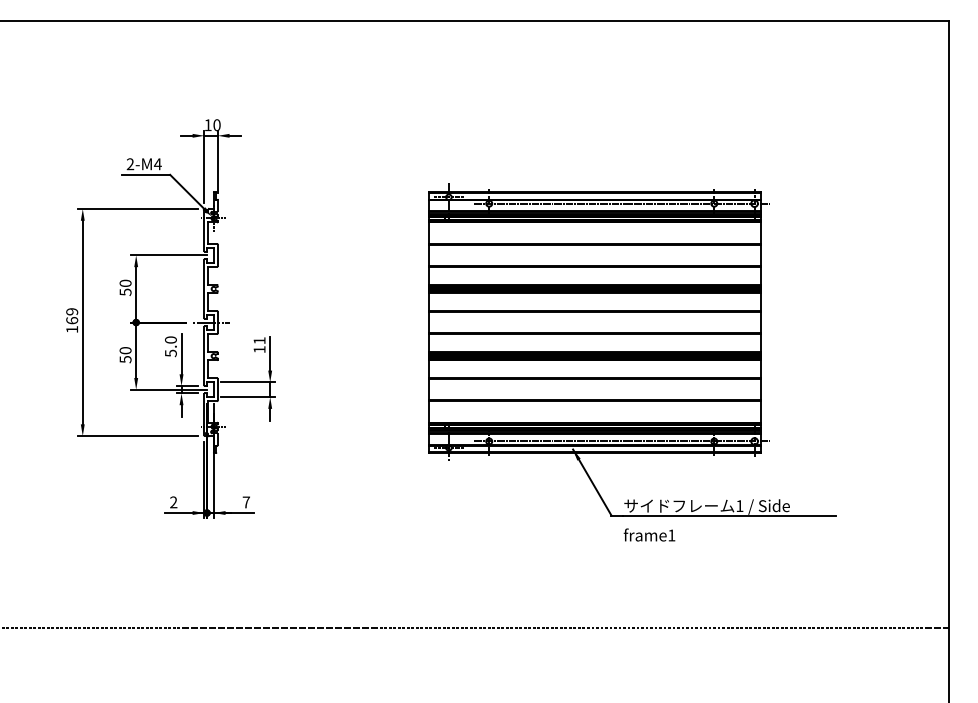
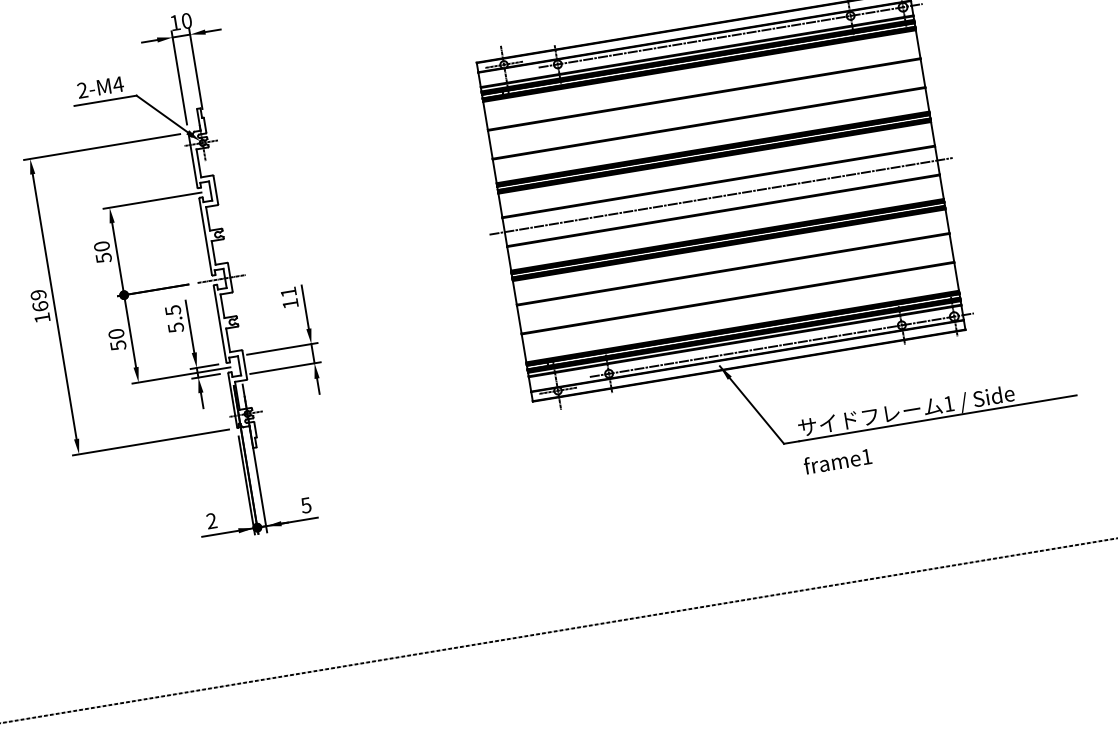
line: (595, 322) -> (721, 196), added
text: (170, 339) -> (172, 309), 5.0 -> 5.5
text: (245, 502) -> (305, 505), 7 -> 5

